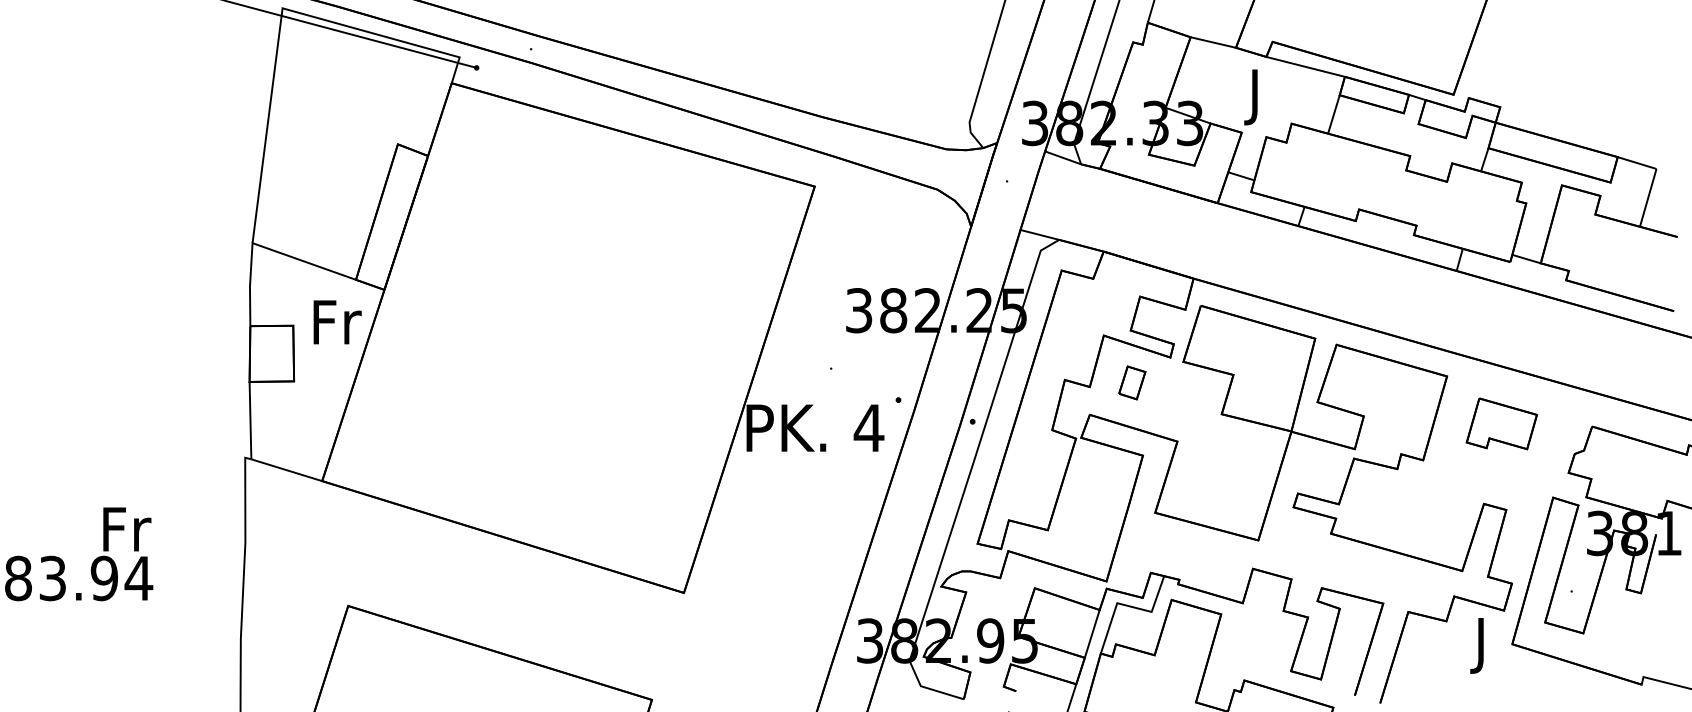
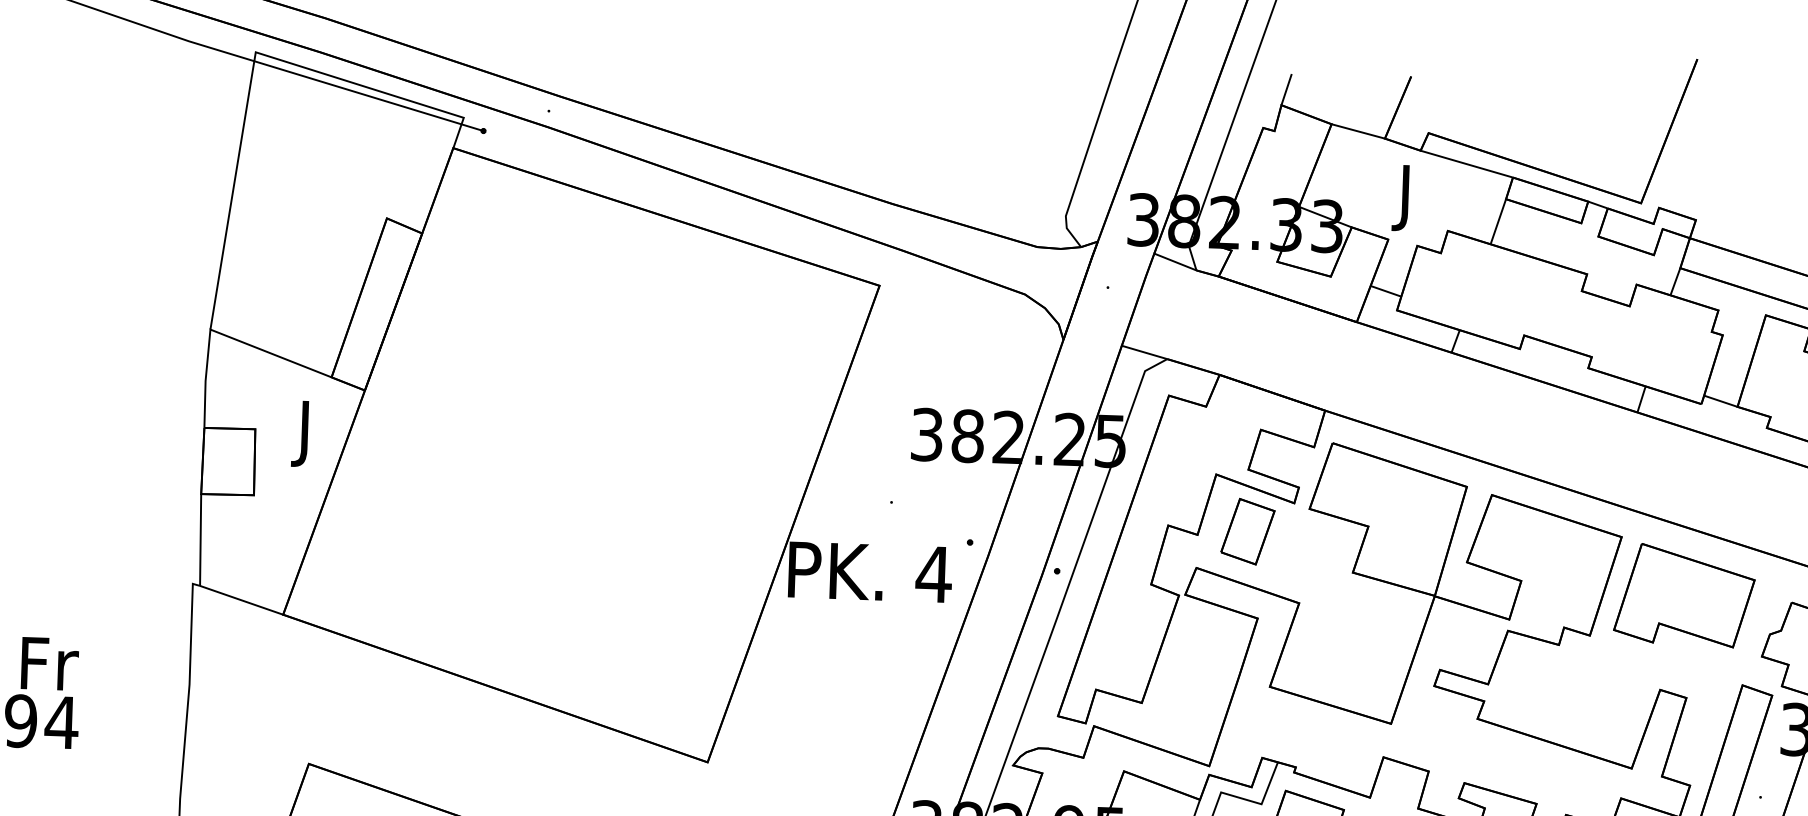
text: (337, 328) -> (307, 434), Fr -> J
part: (1132, 382) -> (1248, 531), size x1.67
part: (1501, 423) -> (1684, 595), size x1.67

